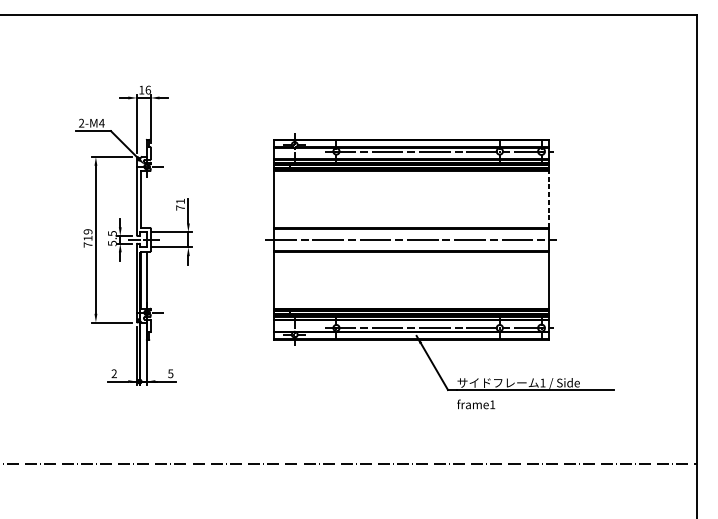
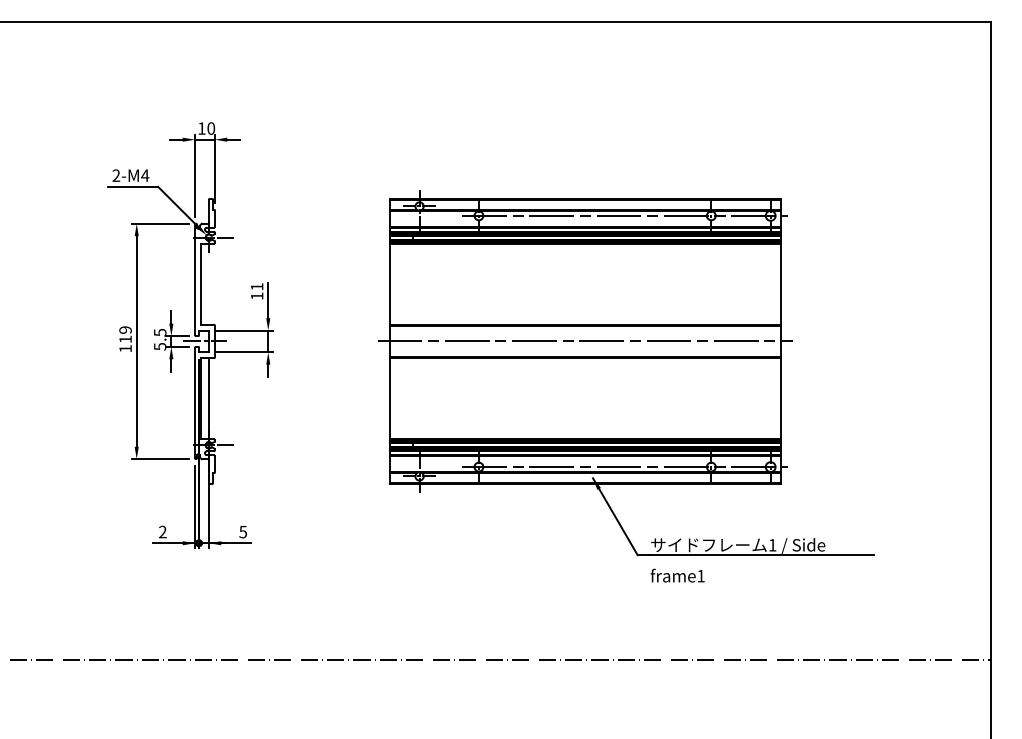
text: (148, 90) -> (211, 128), 16 -> 10
line: (548, 199) -> (780, 284), dashed -> solid
text: (180, 208) -> (257, 296), 71 -> 11
text: (88, 244) -> (125, 348), 719 -> 119

